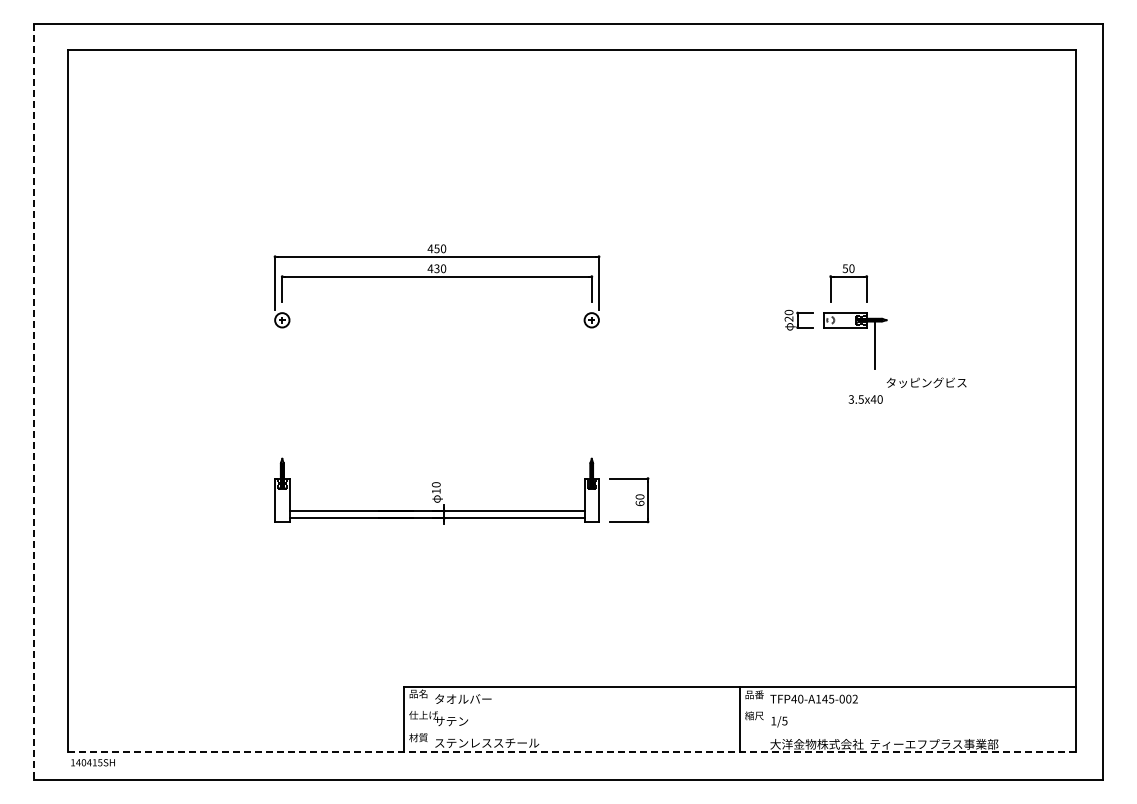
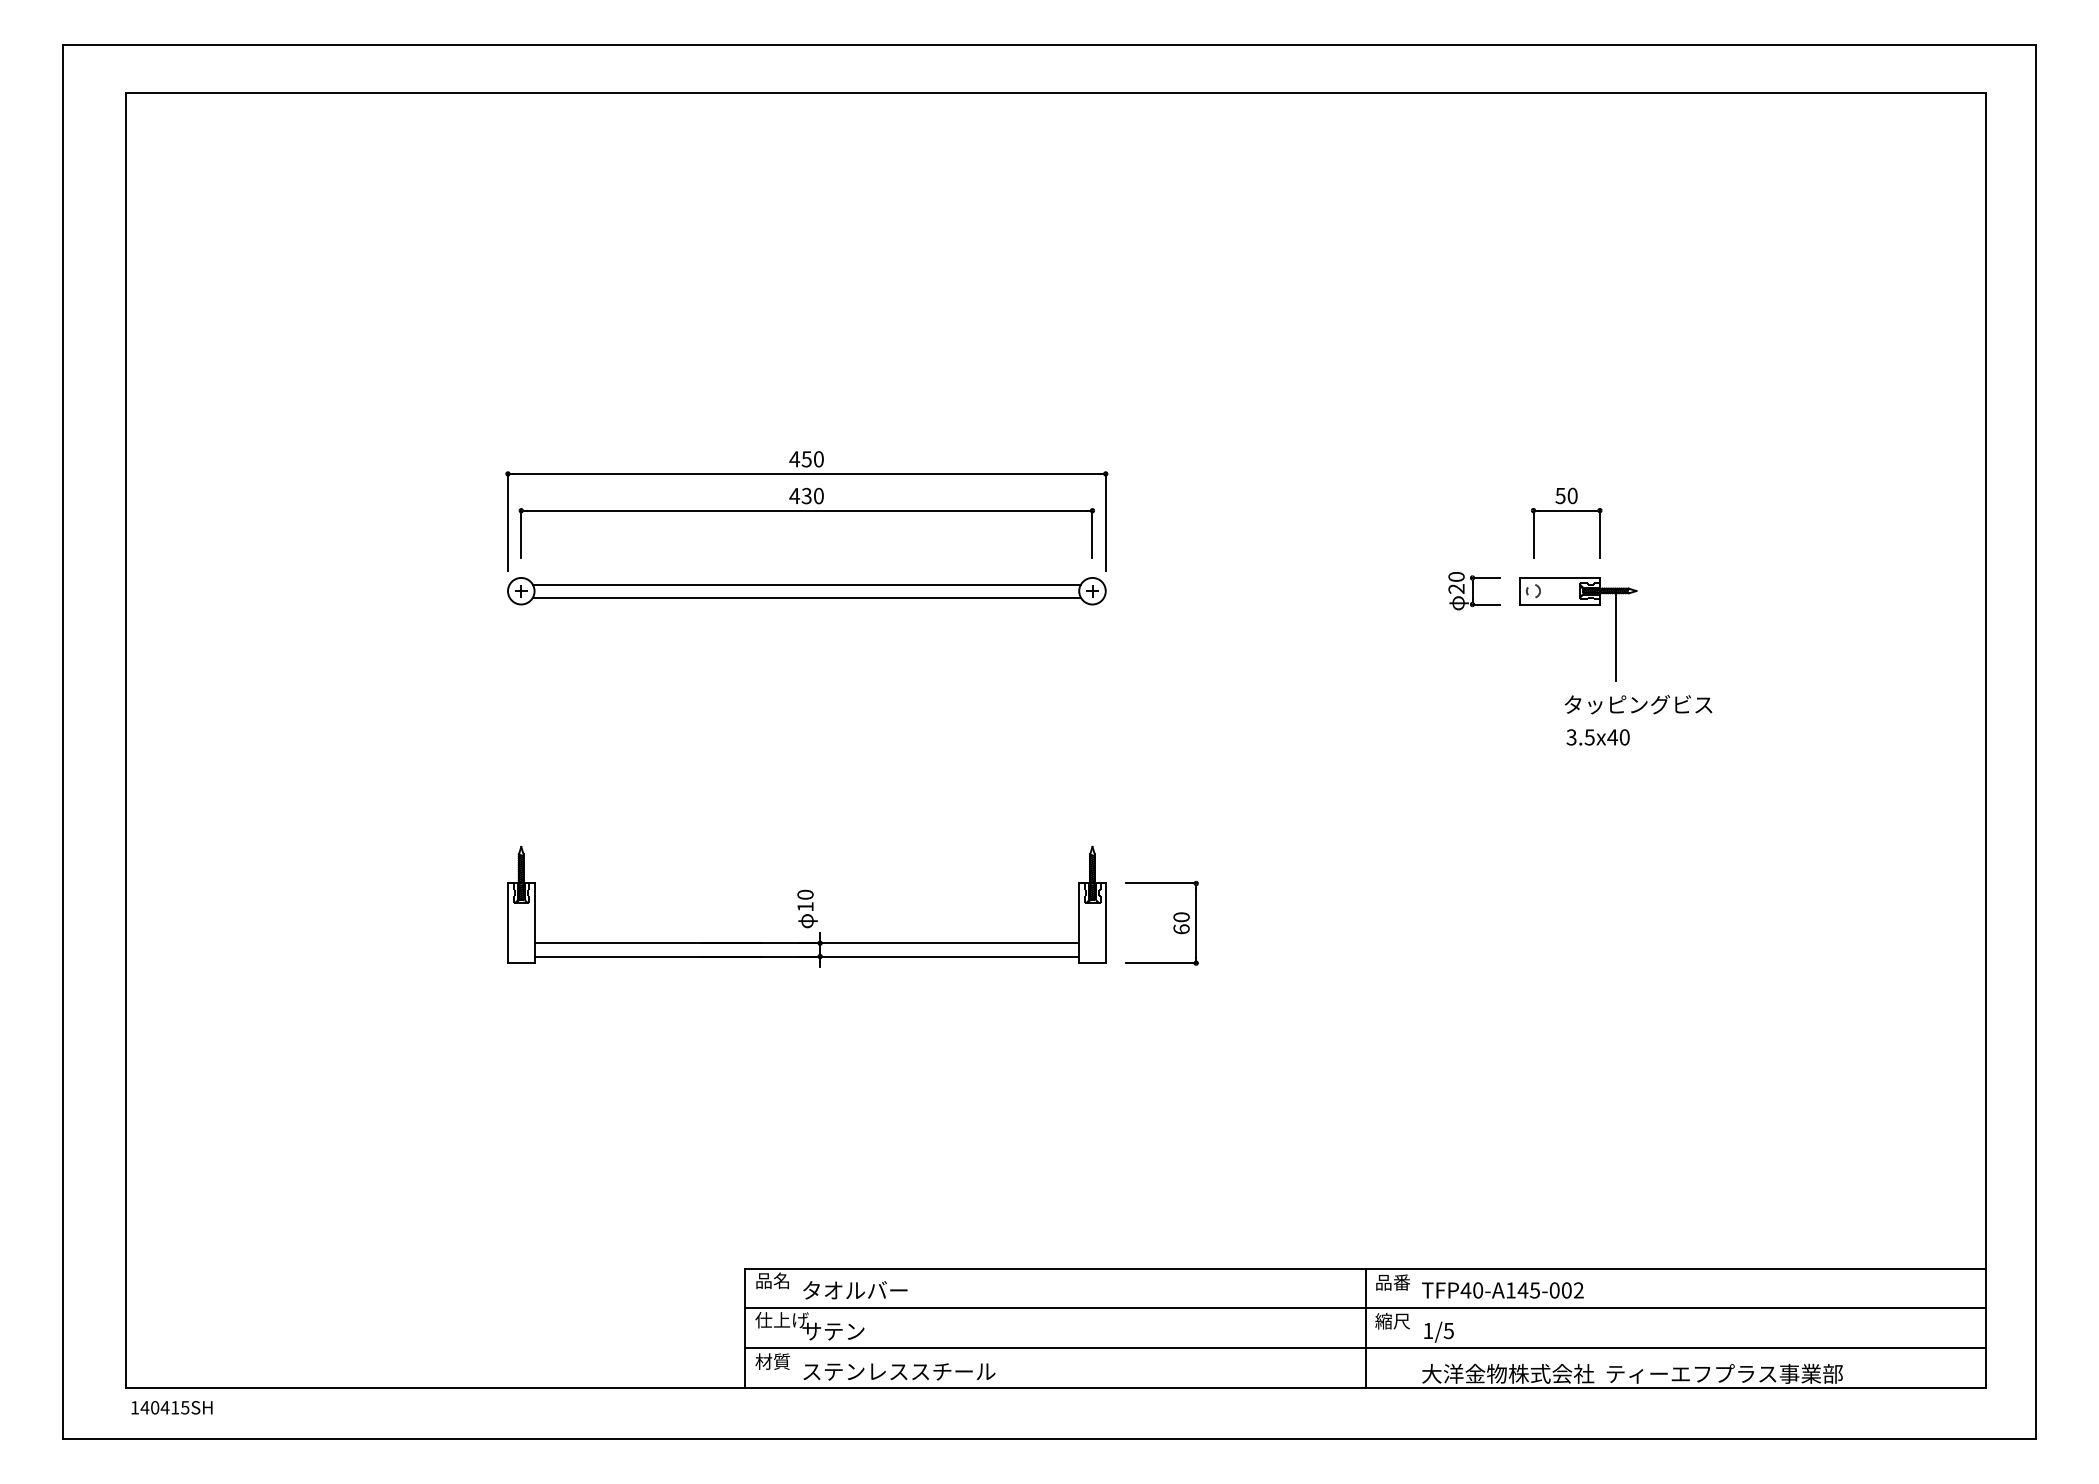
line: (436, 316) -> (805, 584), added
line: (436, 323) -> (805, 597), added
text: (926, 382) -> (1638, 704), moved
line: (34, 401) -> (63, 741), dashed -> solid
line: (739, 708) -> (1365, 1307), added
line: (739, 730) -> (1365, 1348), added
line: (572, 752) -> (1056, 1388), dashed -> solid

